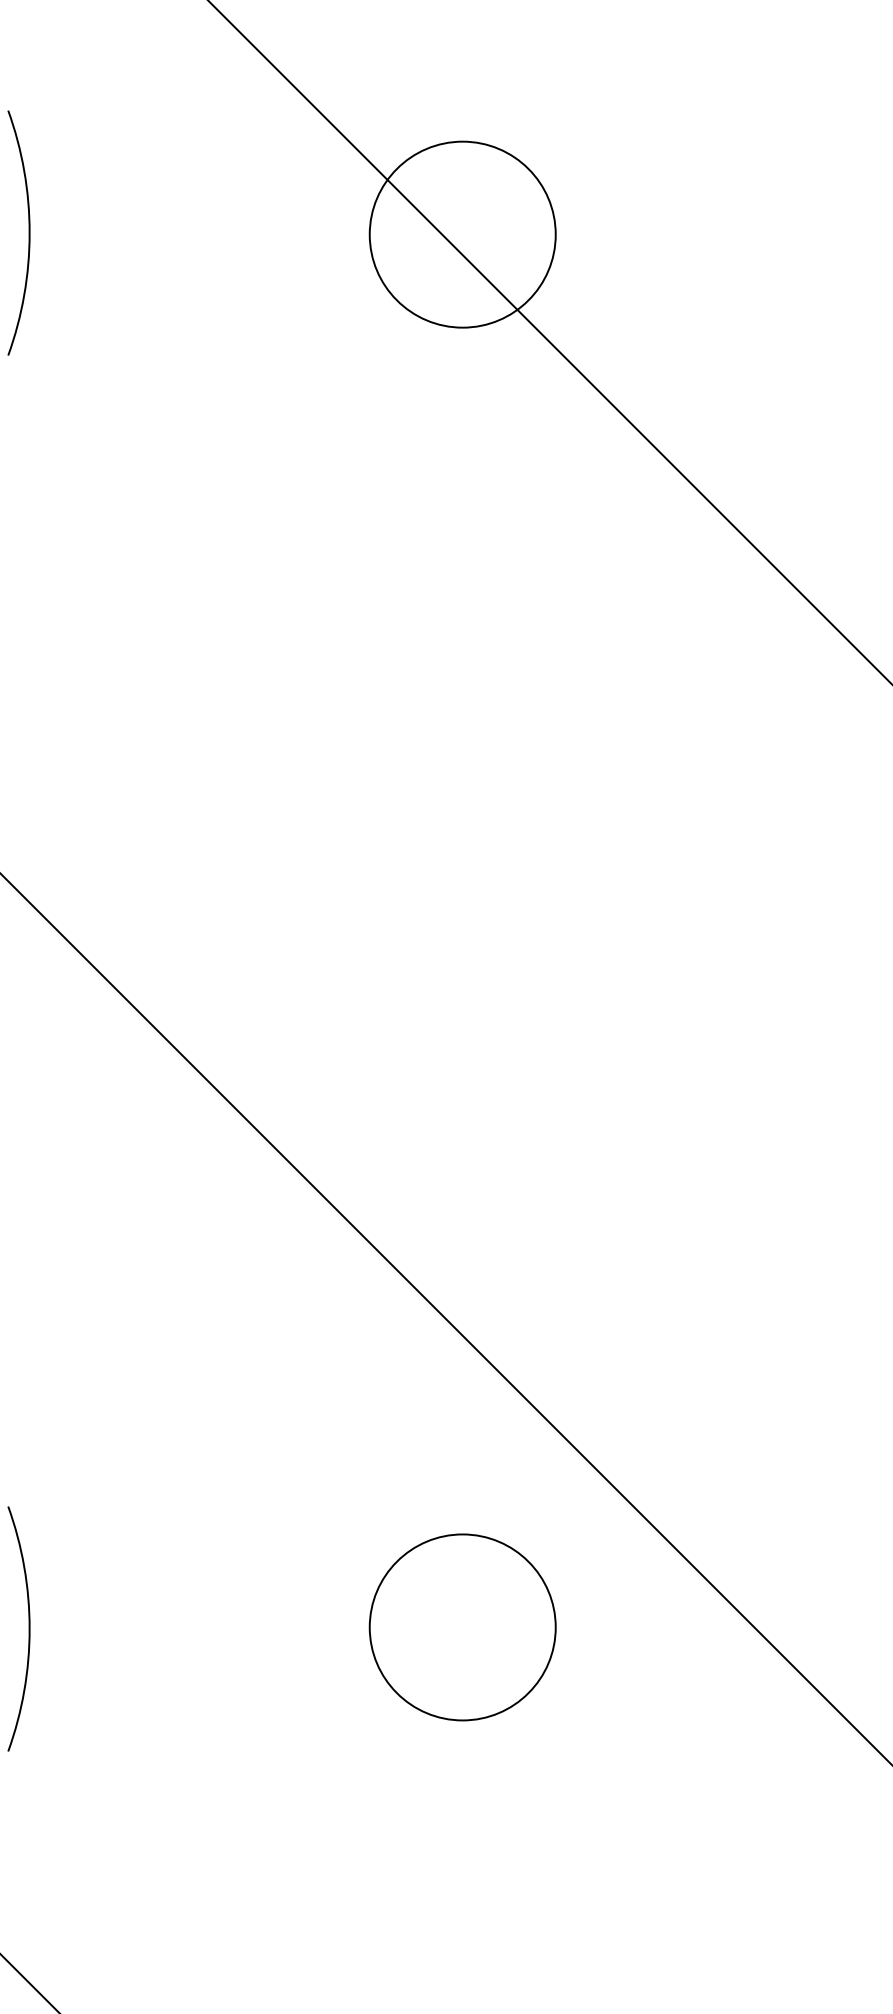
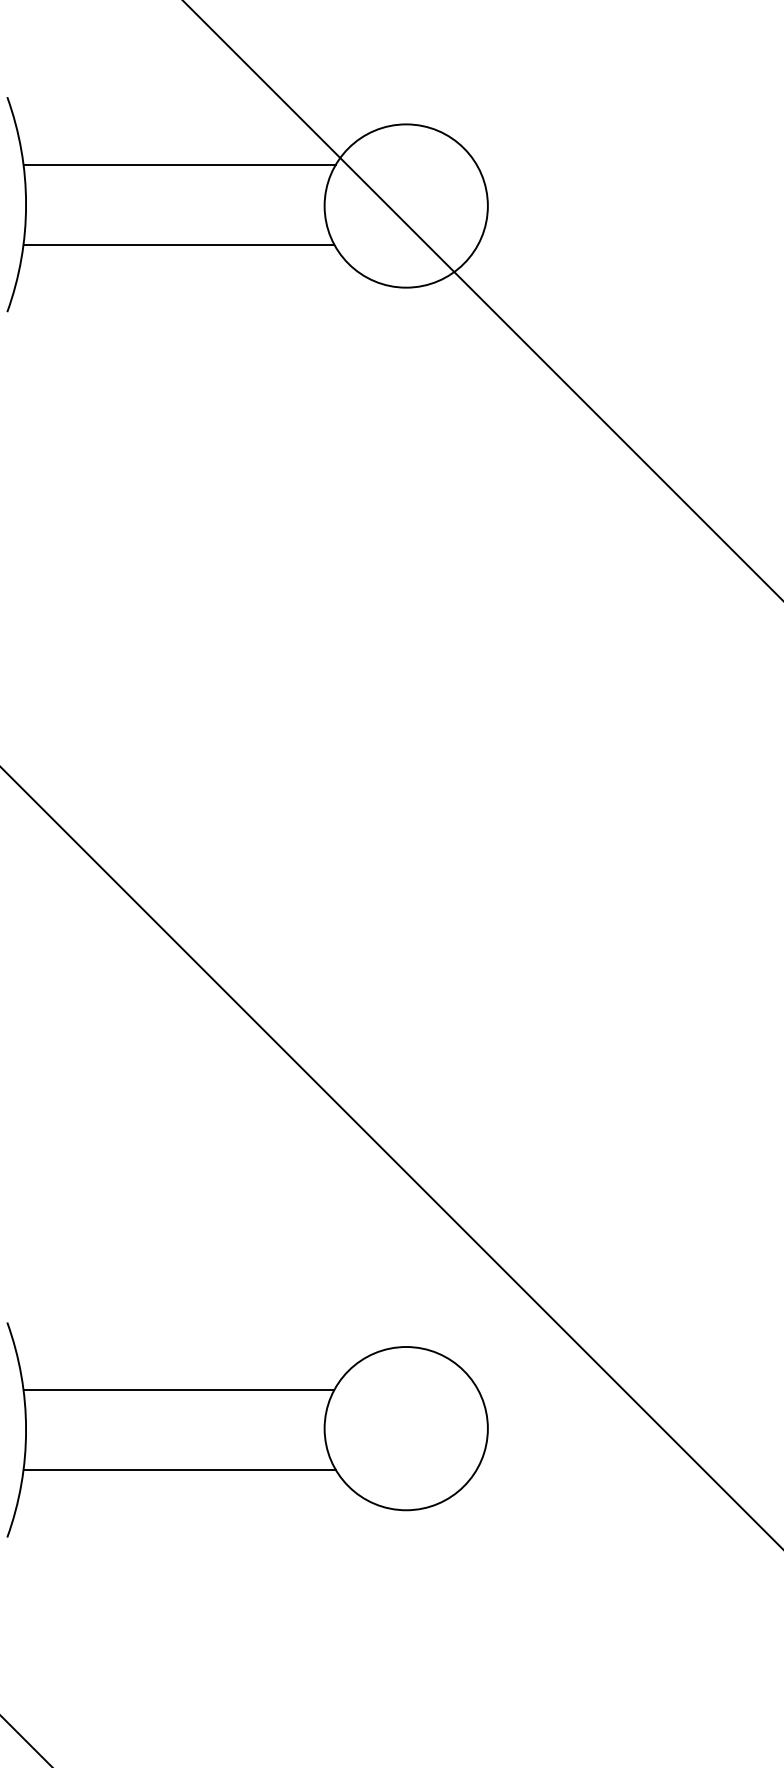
line: (204, 187) -> (179, 164), added
line: (203, 278) -> (178, 244), added
line: (203, 1582) -> (178, 1389), added
line: (204, 1675) -> (179, 1470), added

